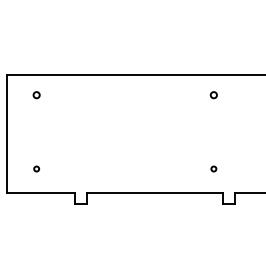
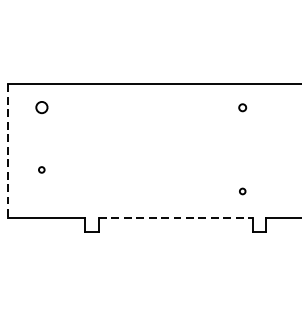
circle: (36, 95) -> (41, 108), size x1.6
line: (7, 134) -> (8, 152), solid -> dashed
circle: (36, 168) -> (41, 169), moved
line: (154, 192) -> (175, 218), solid -> dashed

